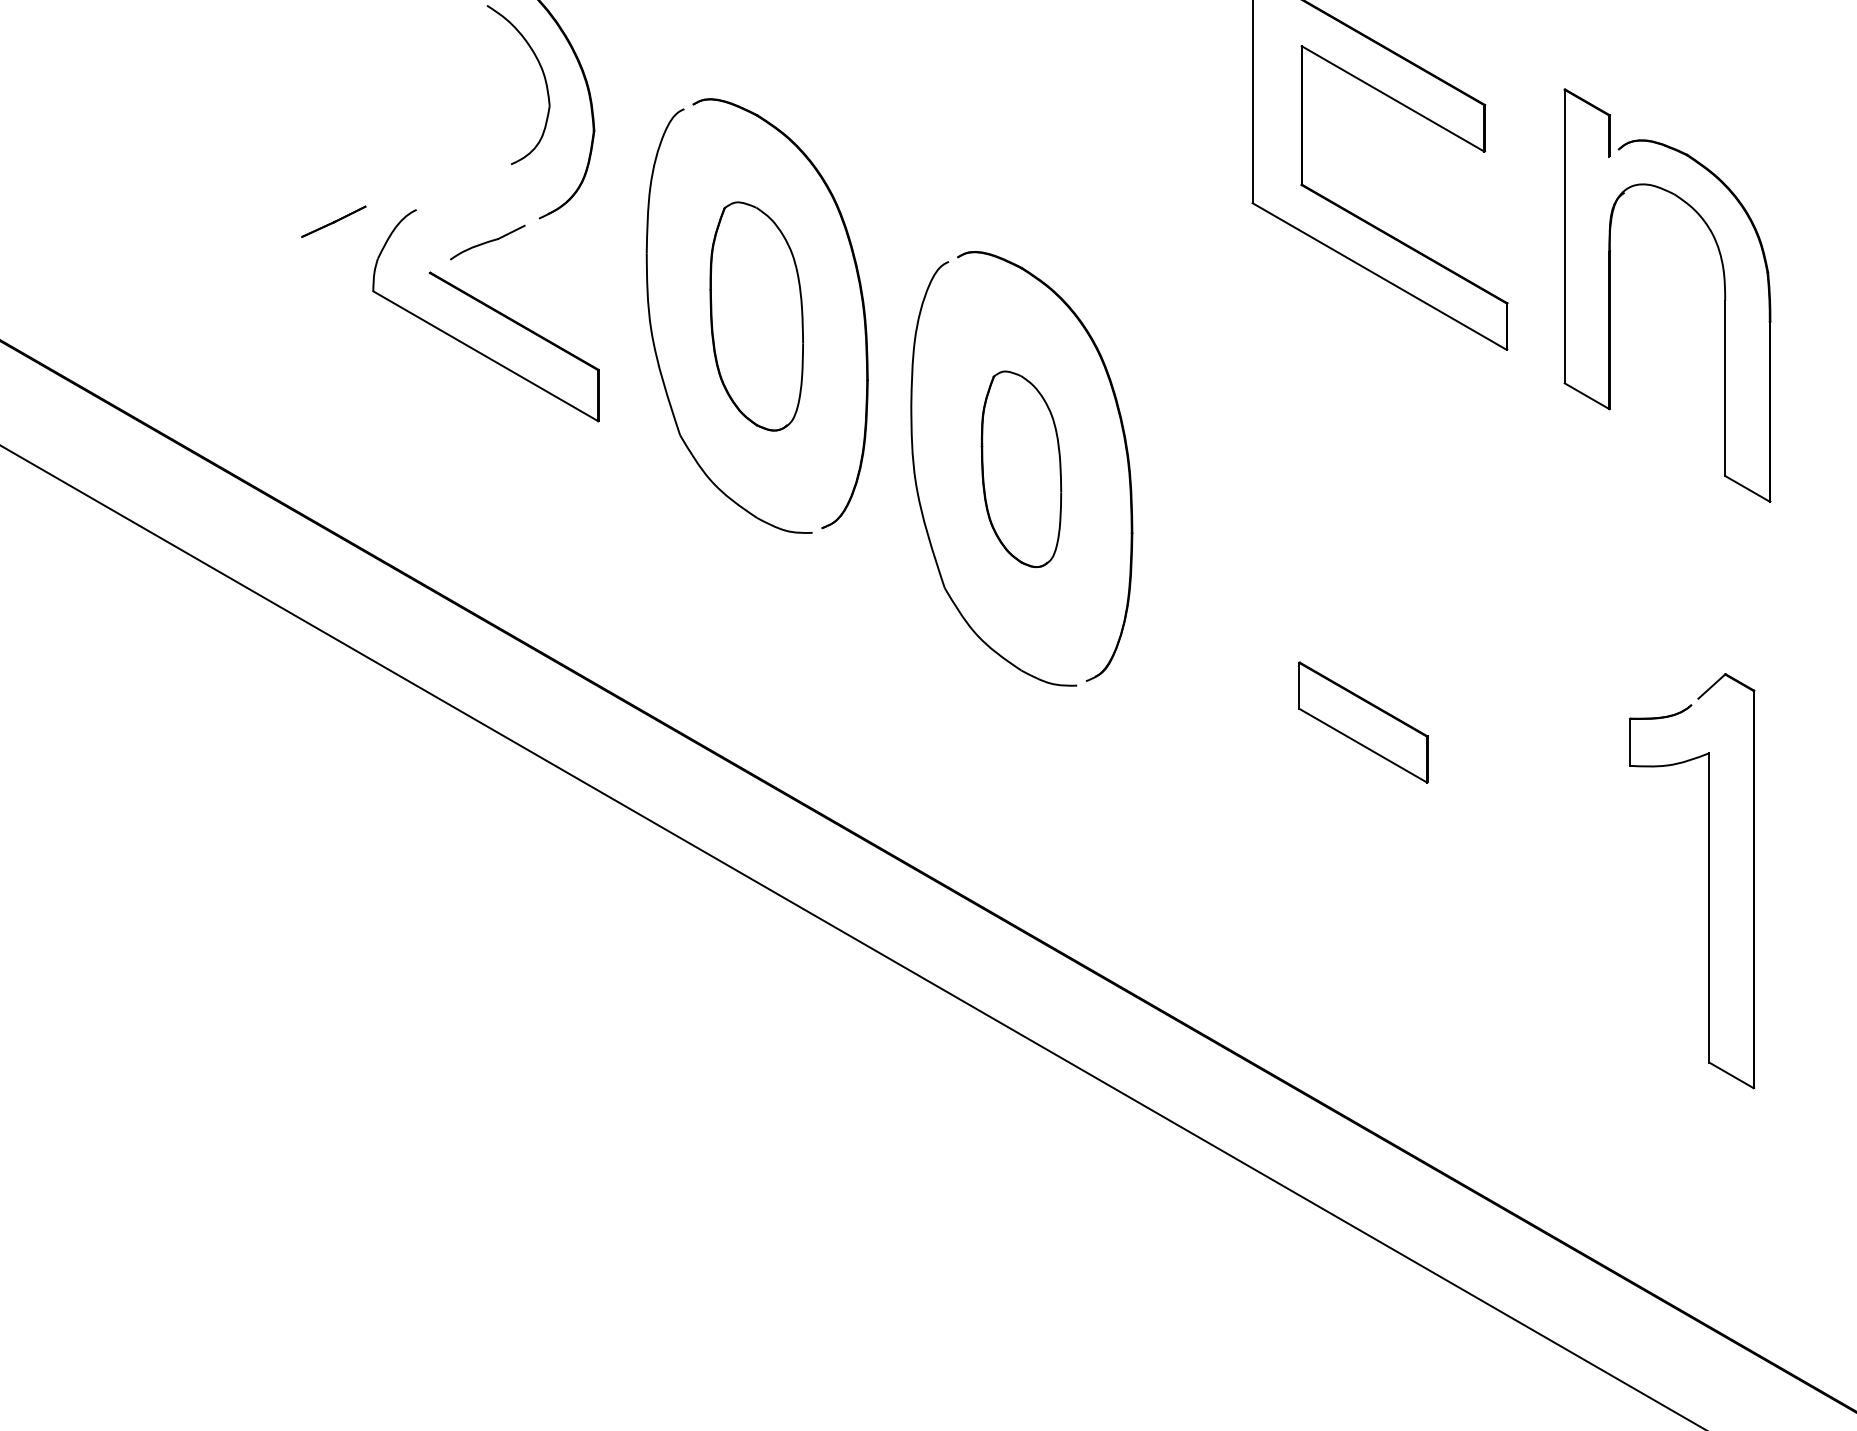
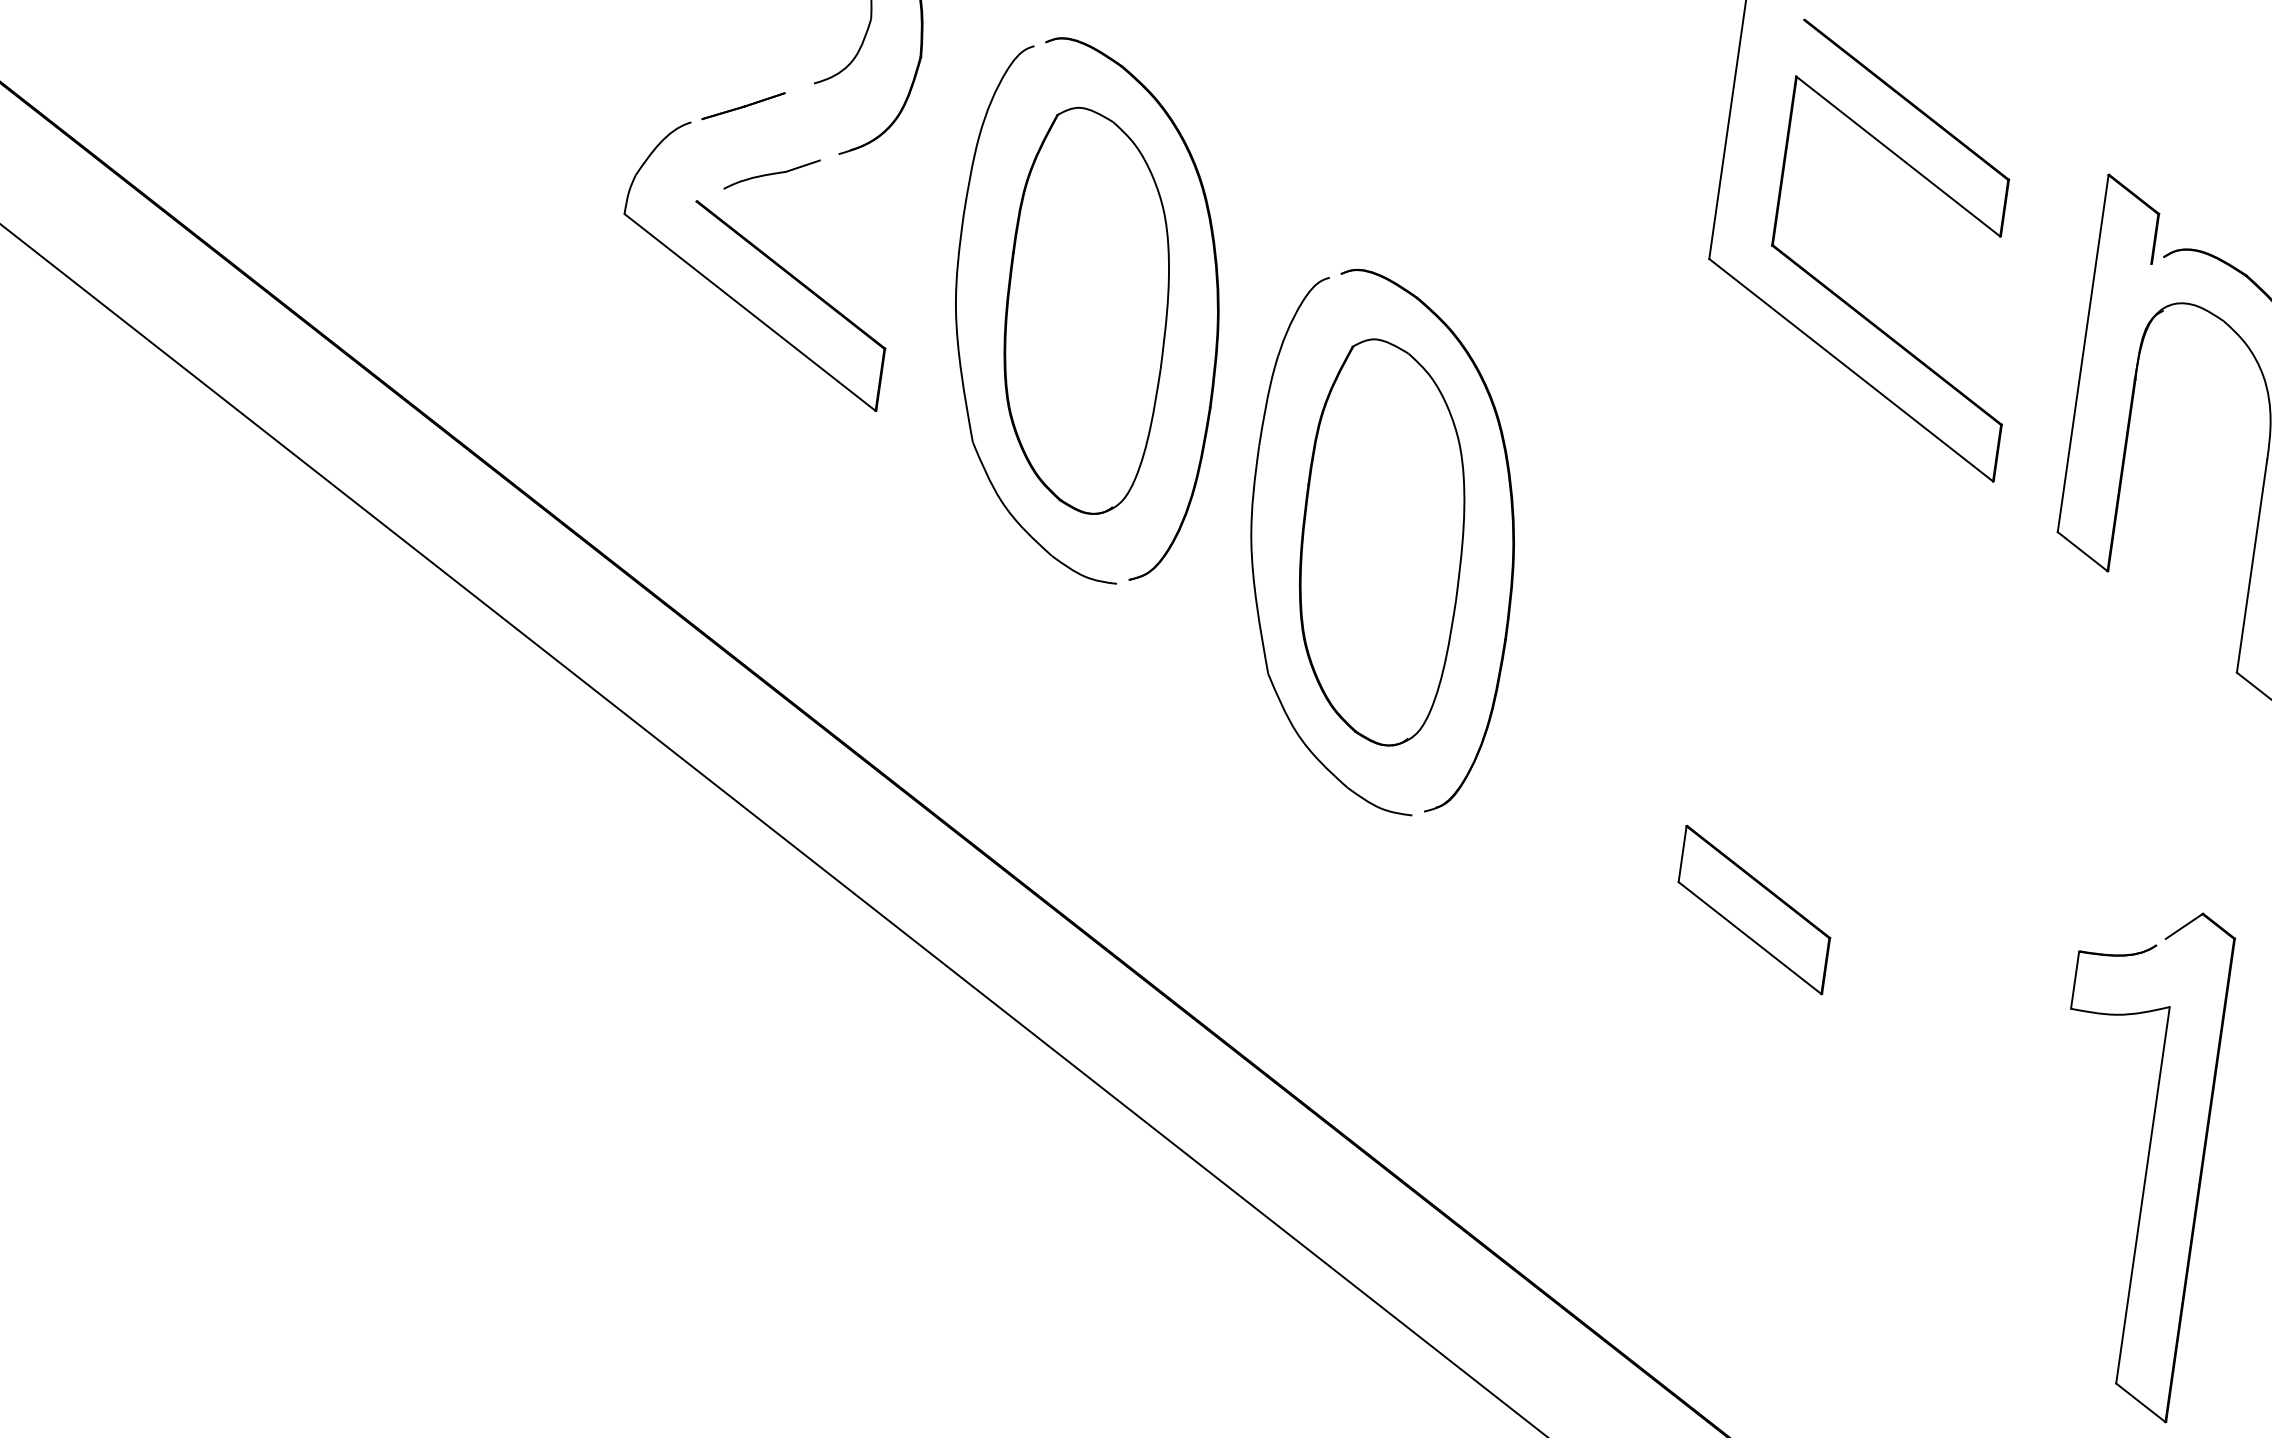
line: (333, 221) -> (743, 105), moved
part: (756, 316) -> (1086, 310), size x1.43
part: (1021, 469) -> (1382, 542), size x1.67

